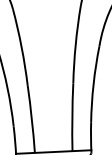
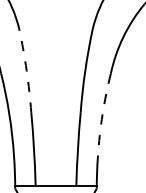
arc: (21, 47) -> (26, 70), solid -> dashed
arc: (93, 84) -> (102, 114), solid -> dashed

